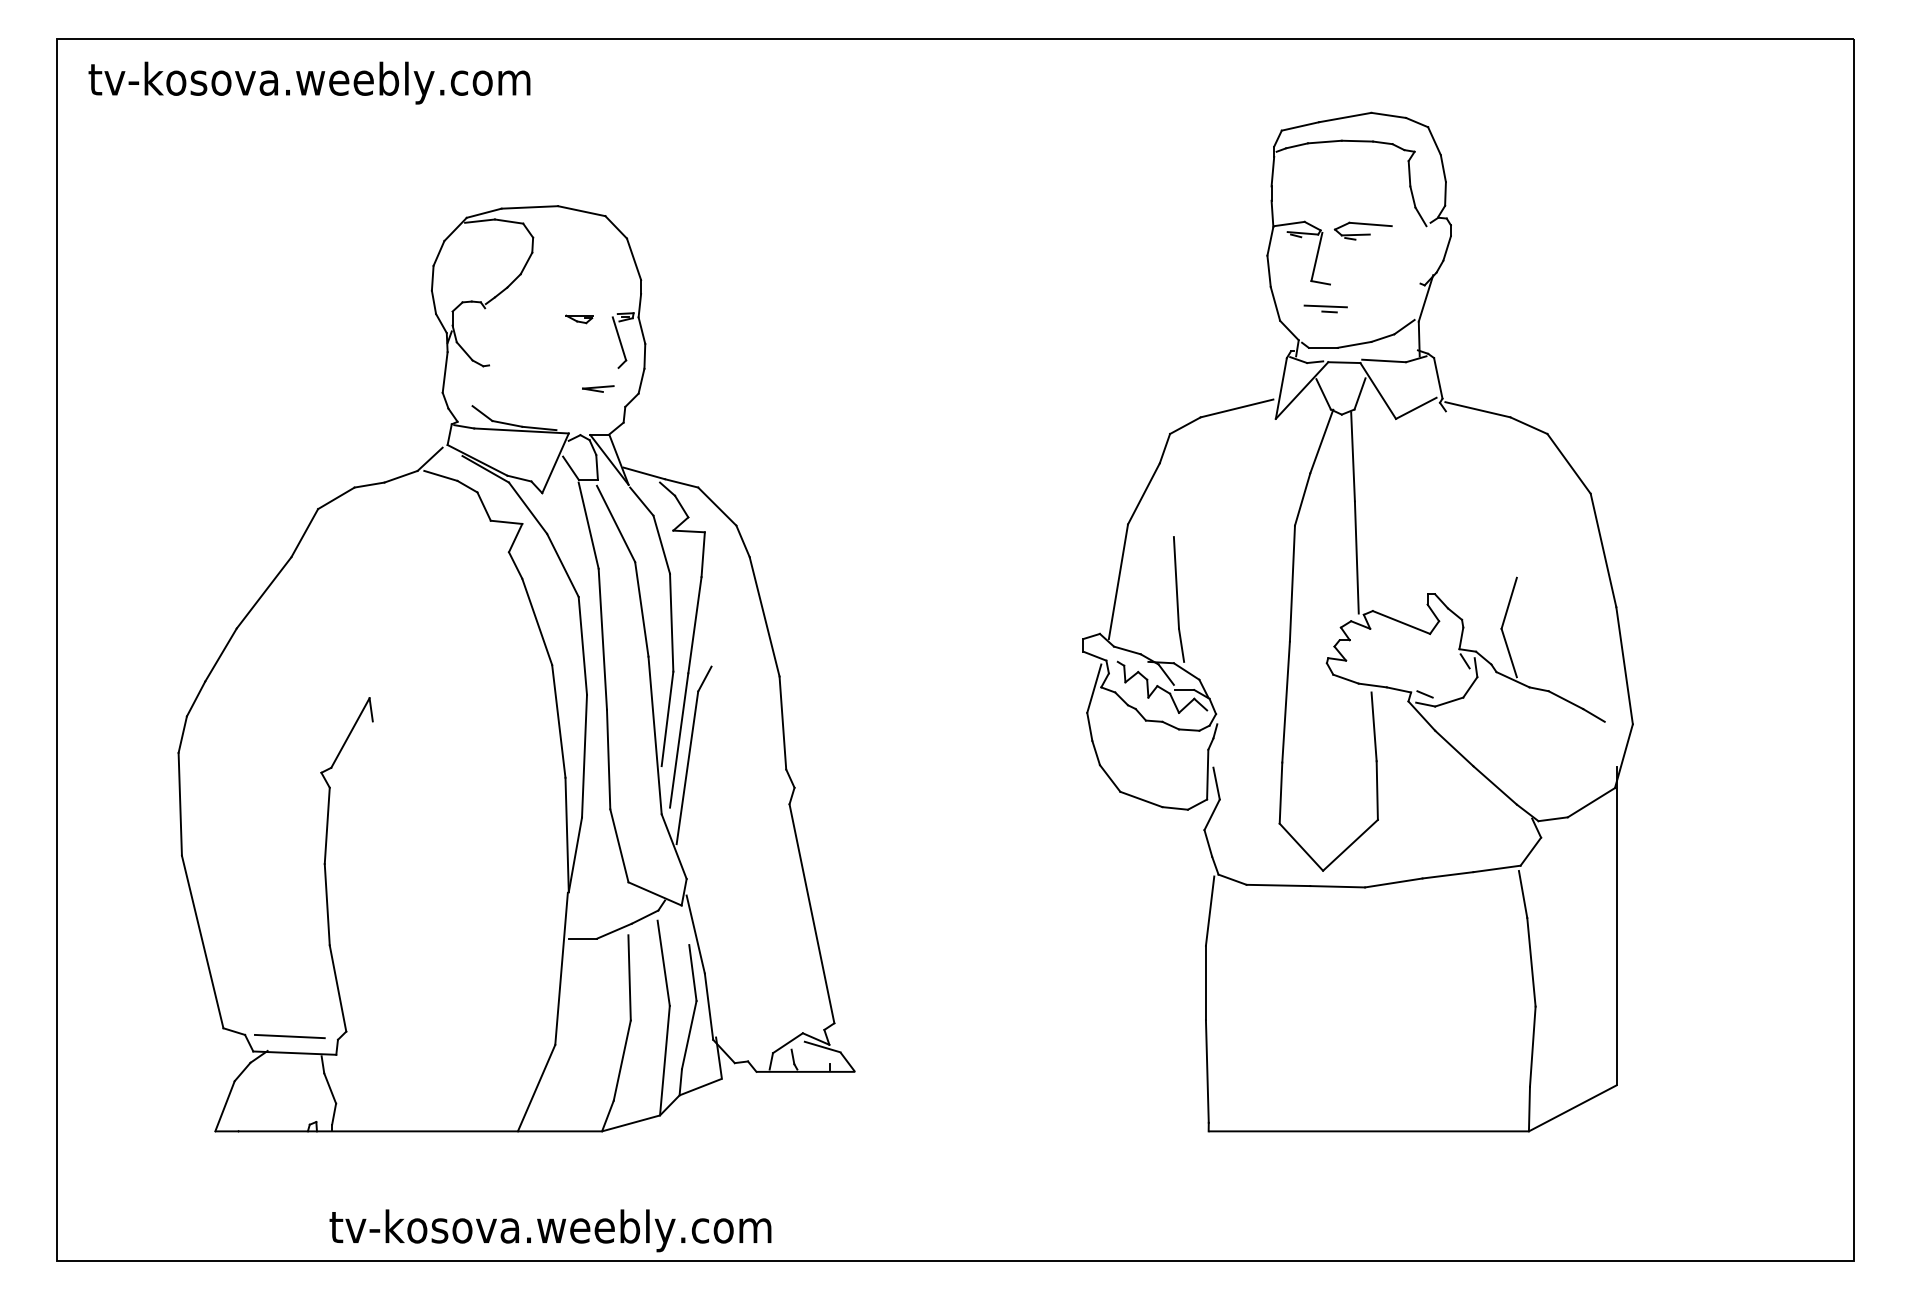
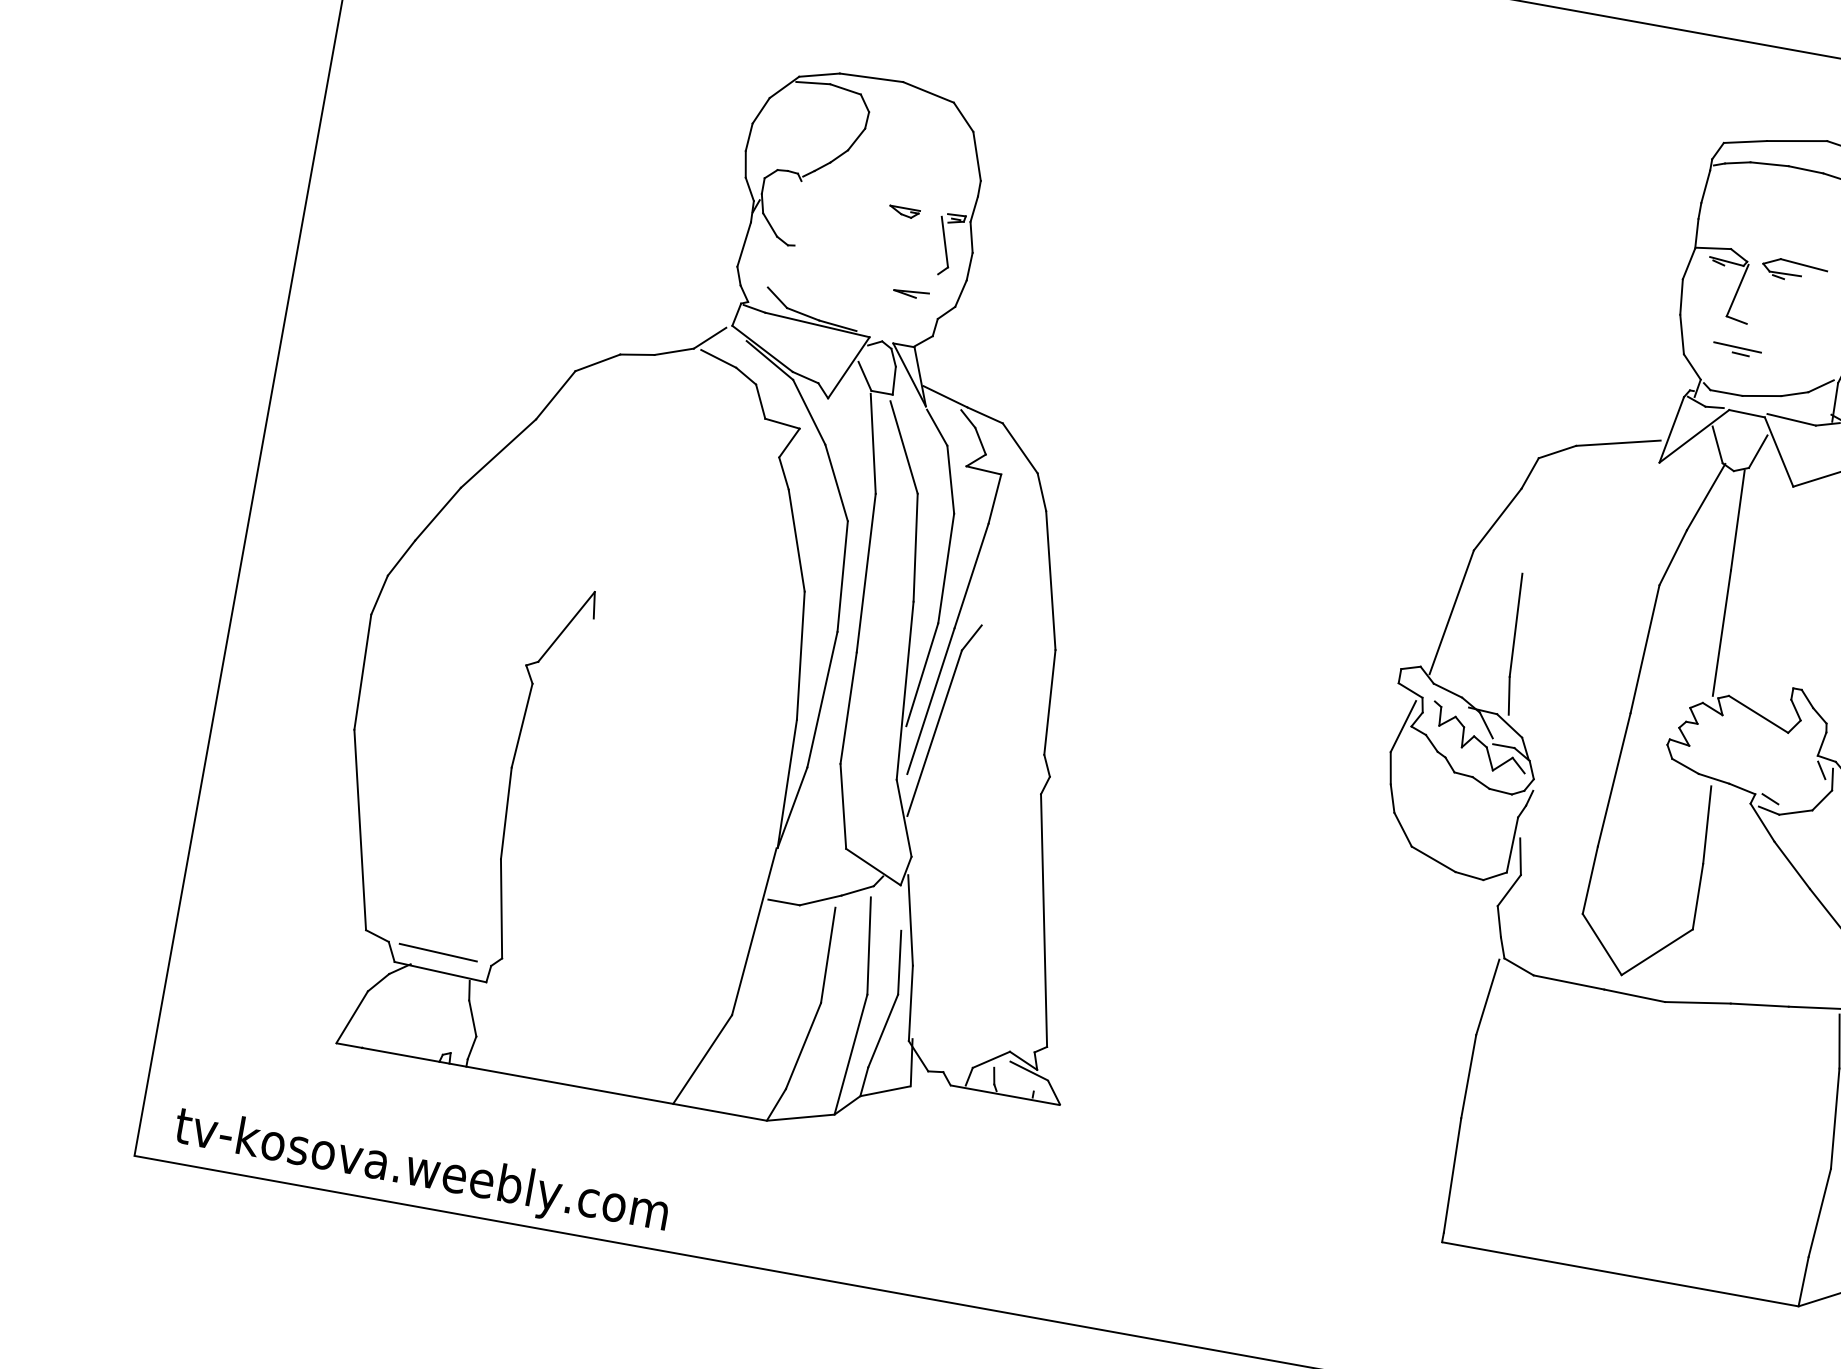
text: (550, 1230) -> (421, 1172), moved

